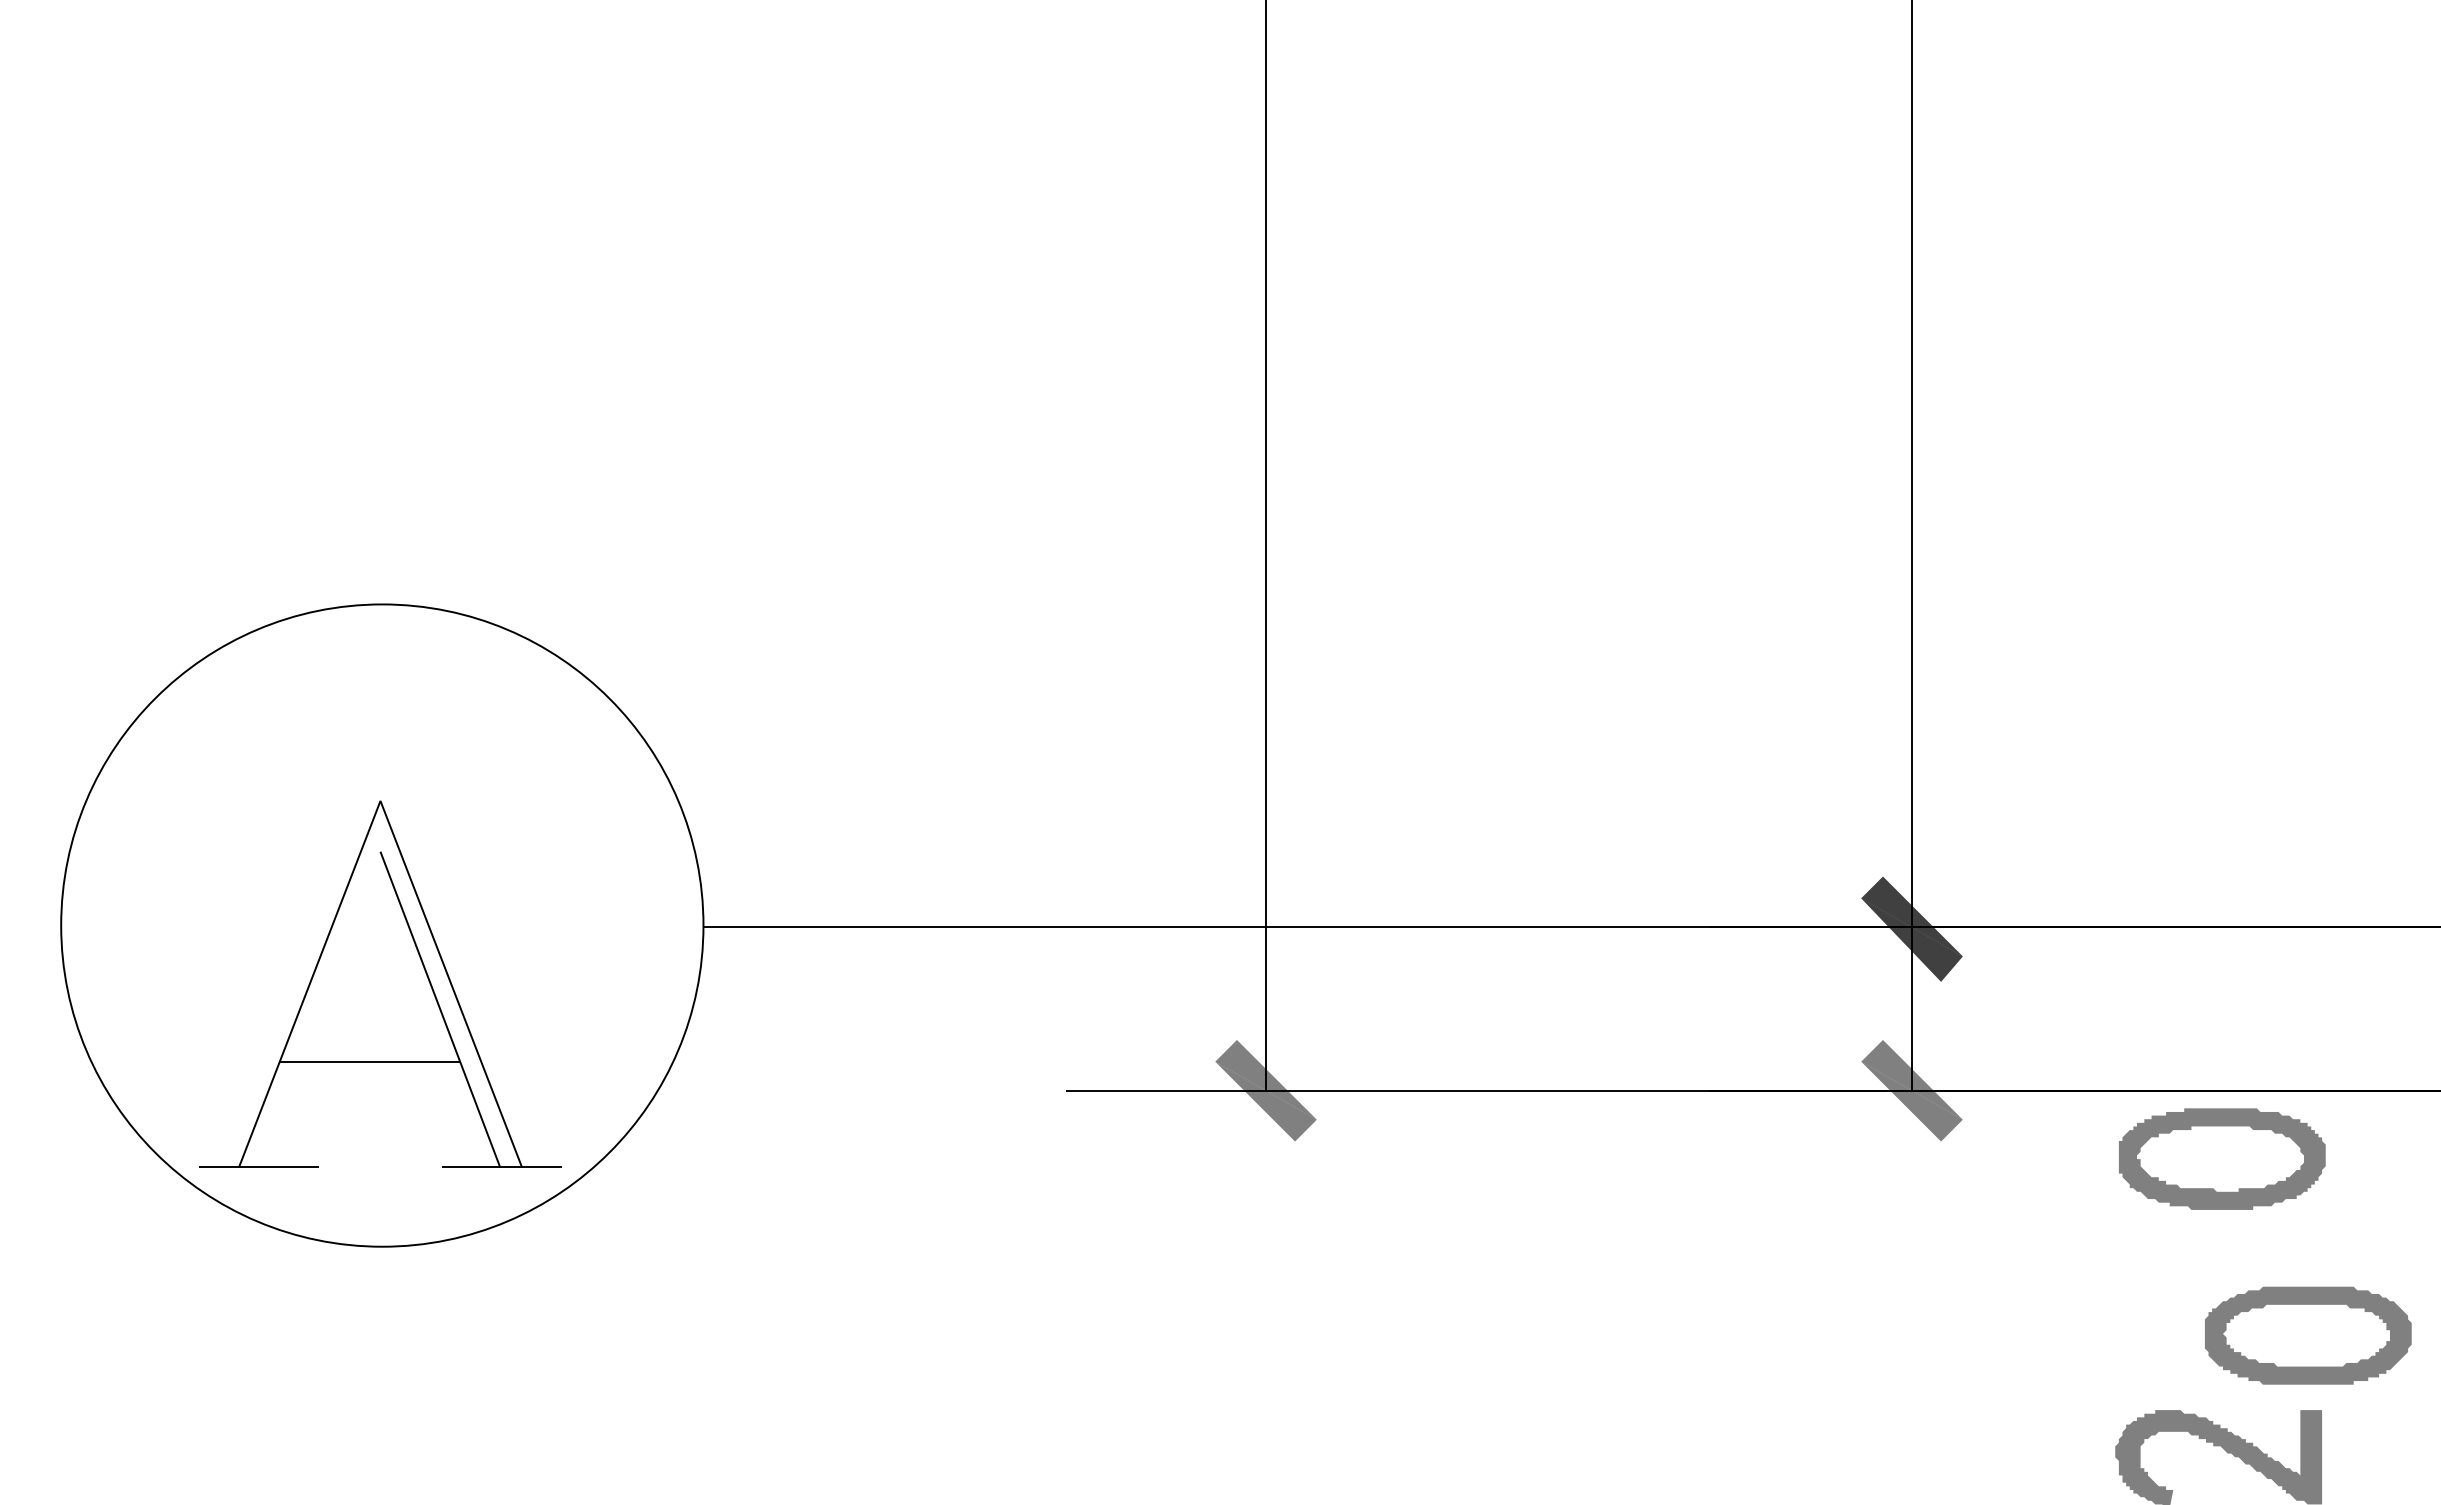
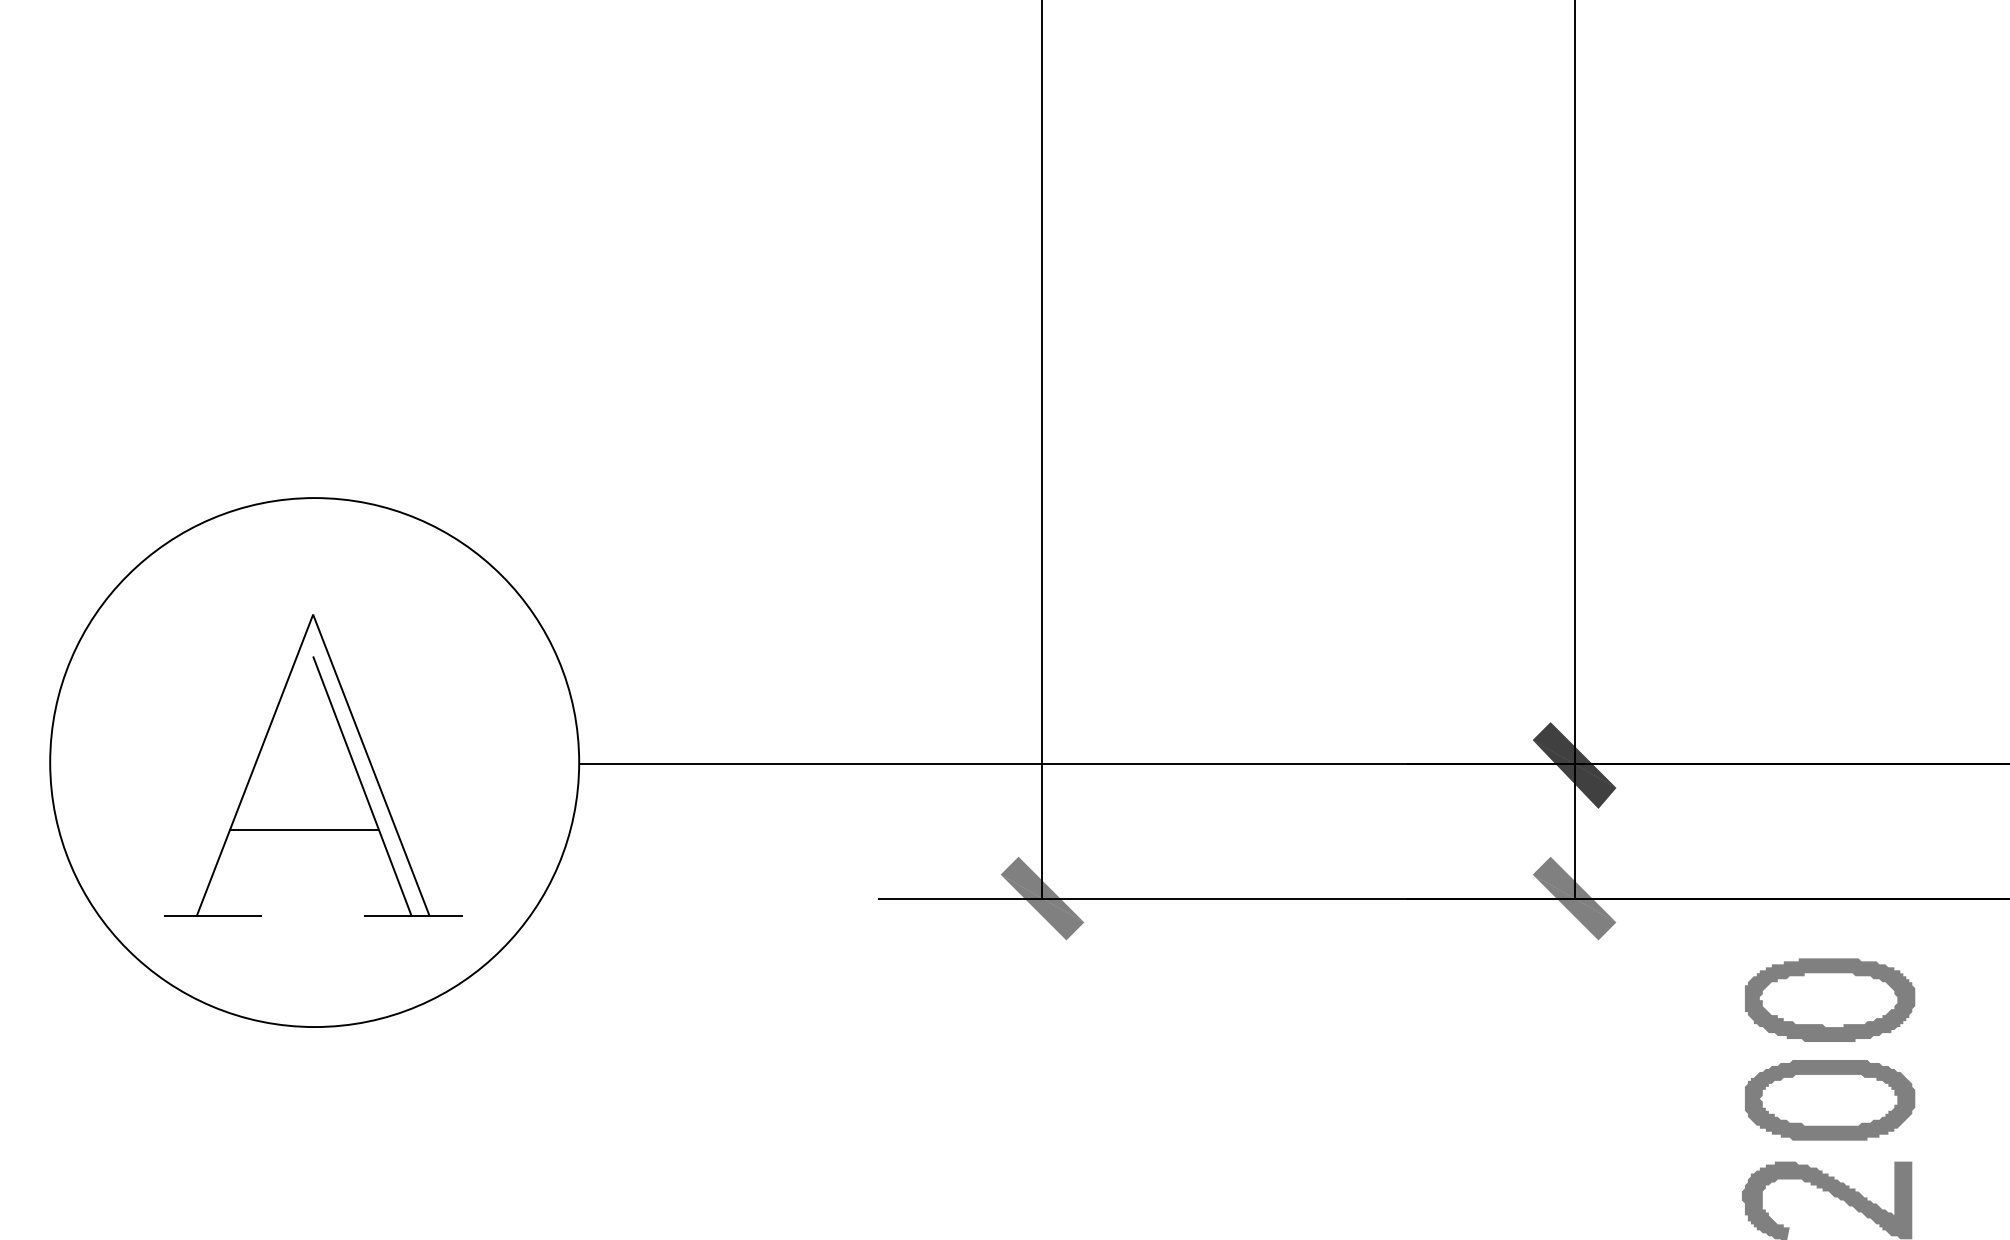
part: (380, 983) -> (313, 764), moved
part: (2222, 1158) -> (1830, 999), moved
part: (2308, 1335) -> (1830, 1100), moved

